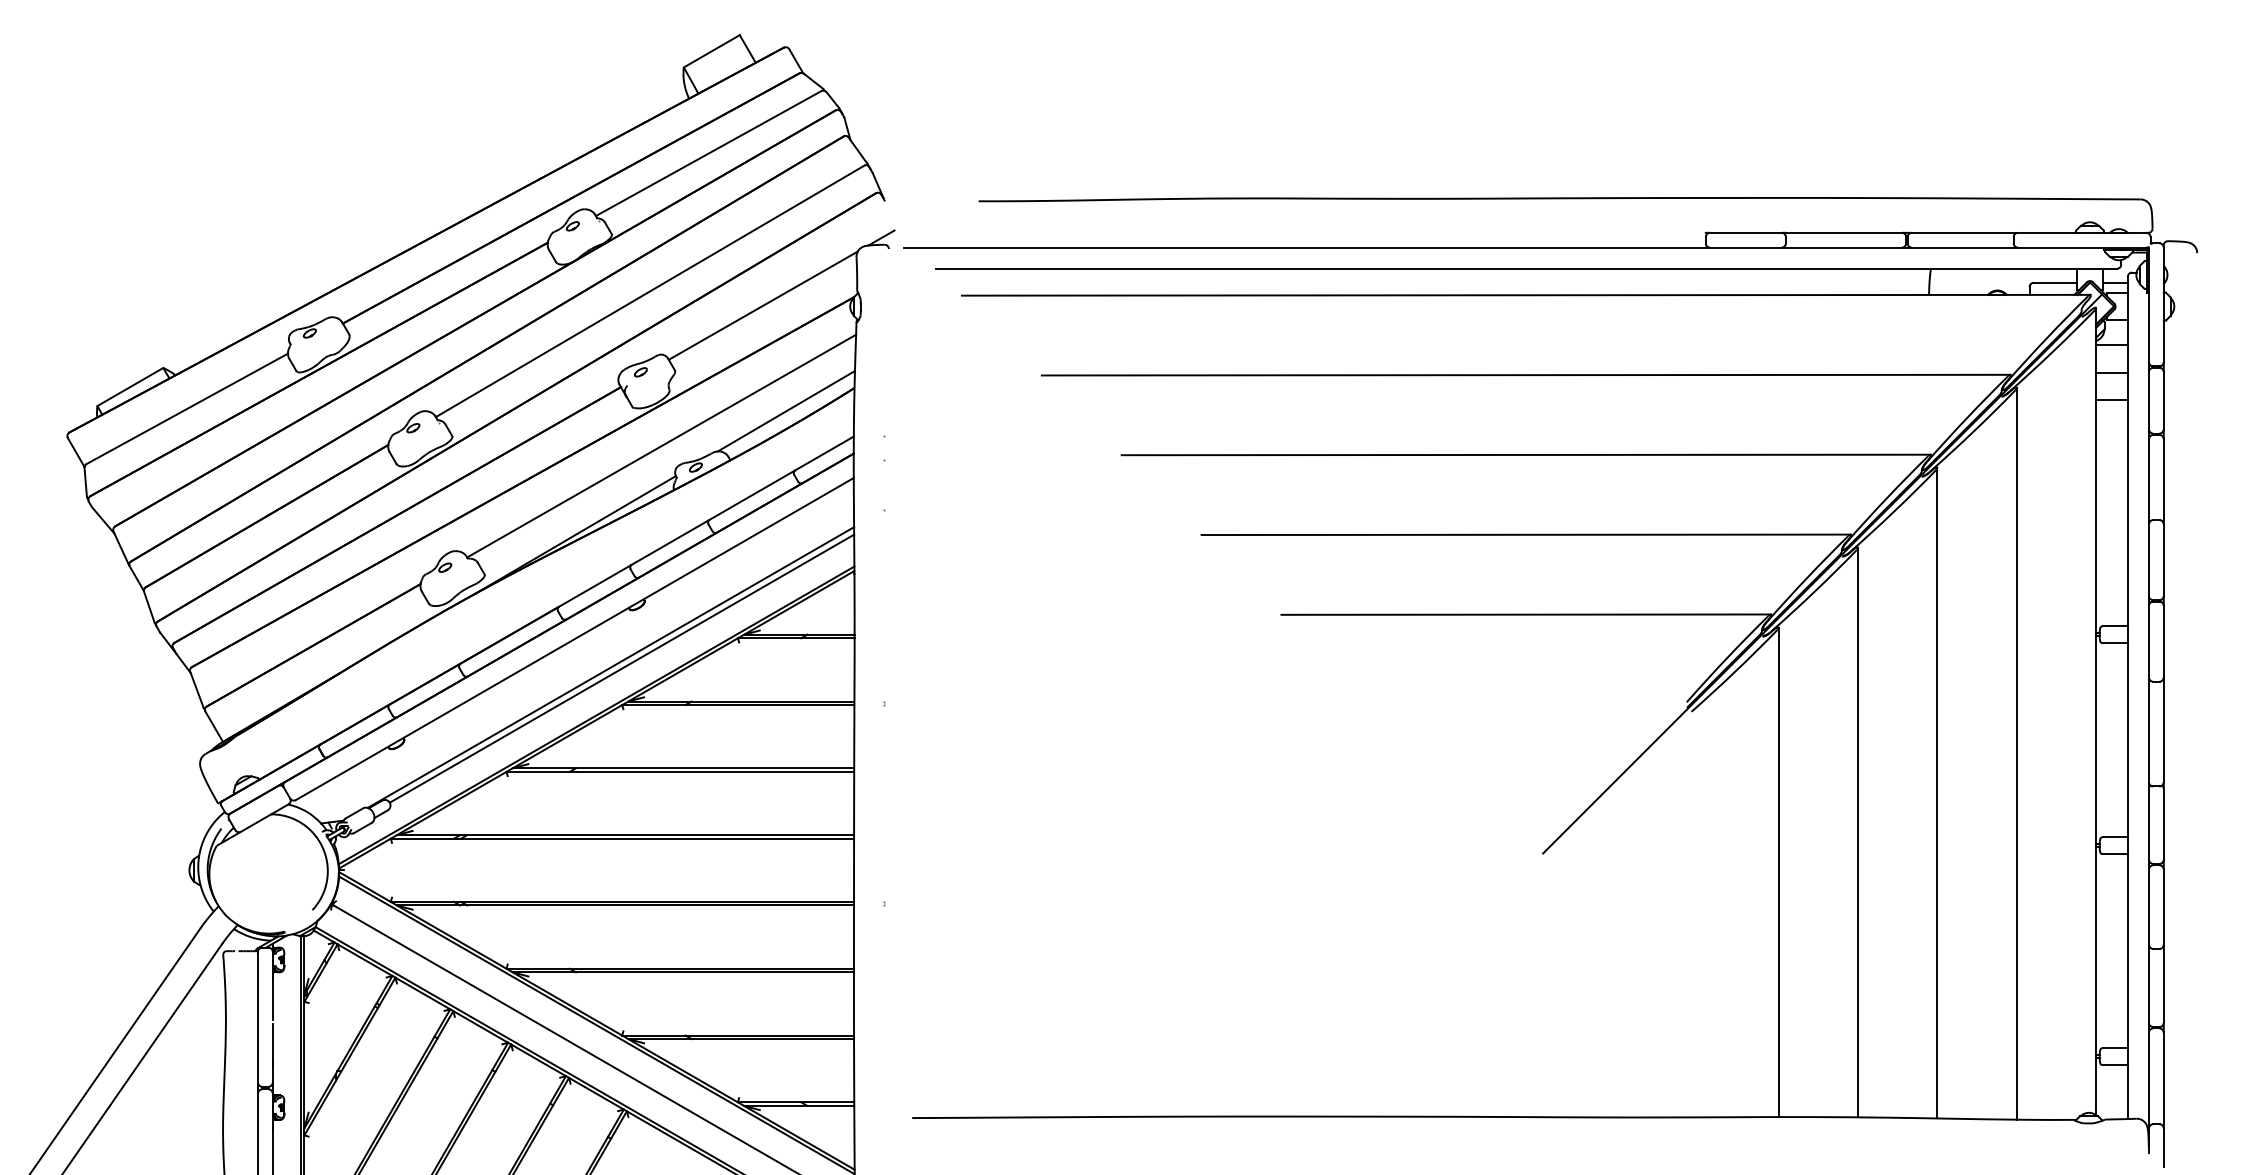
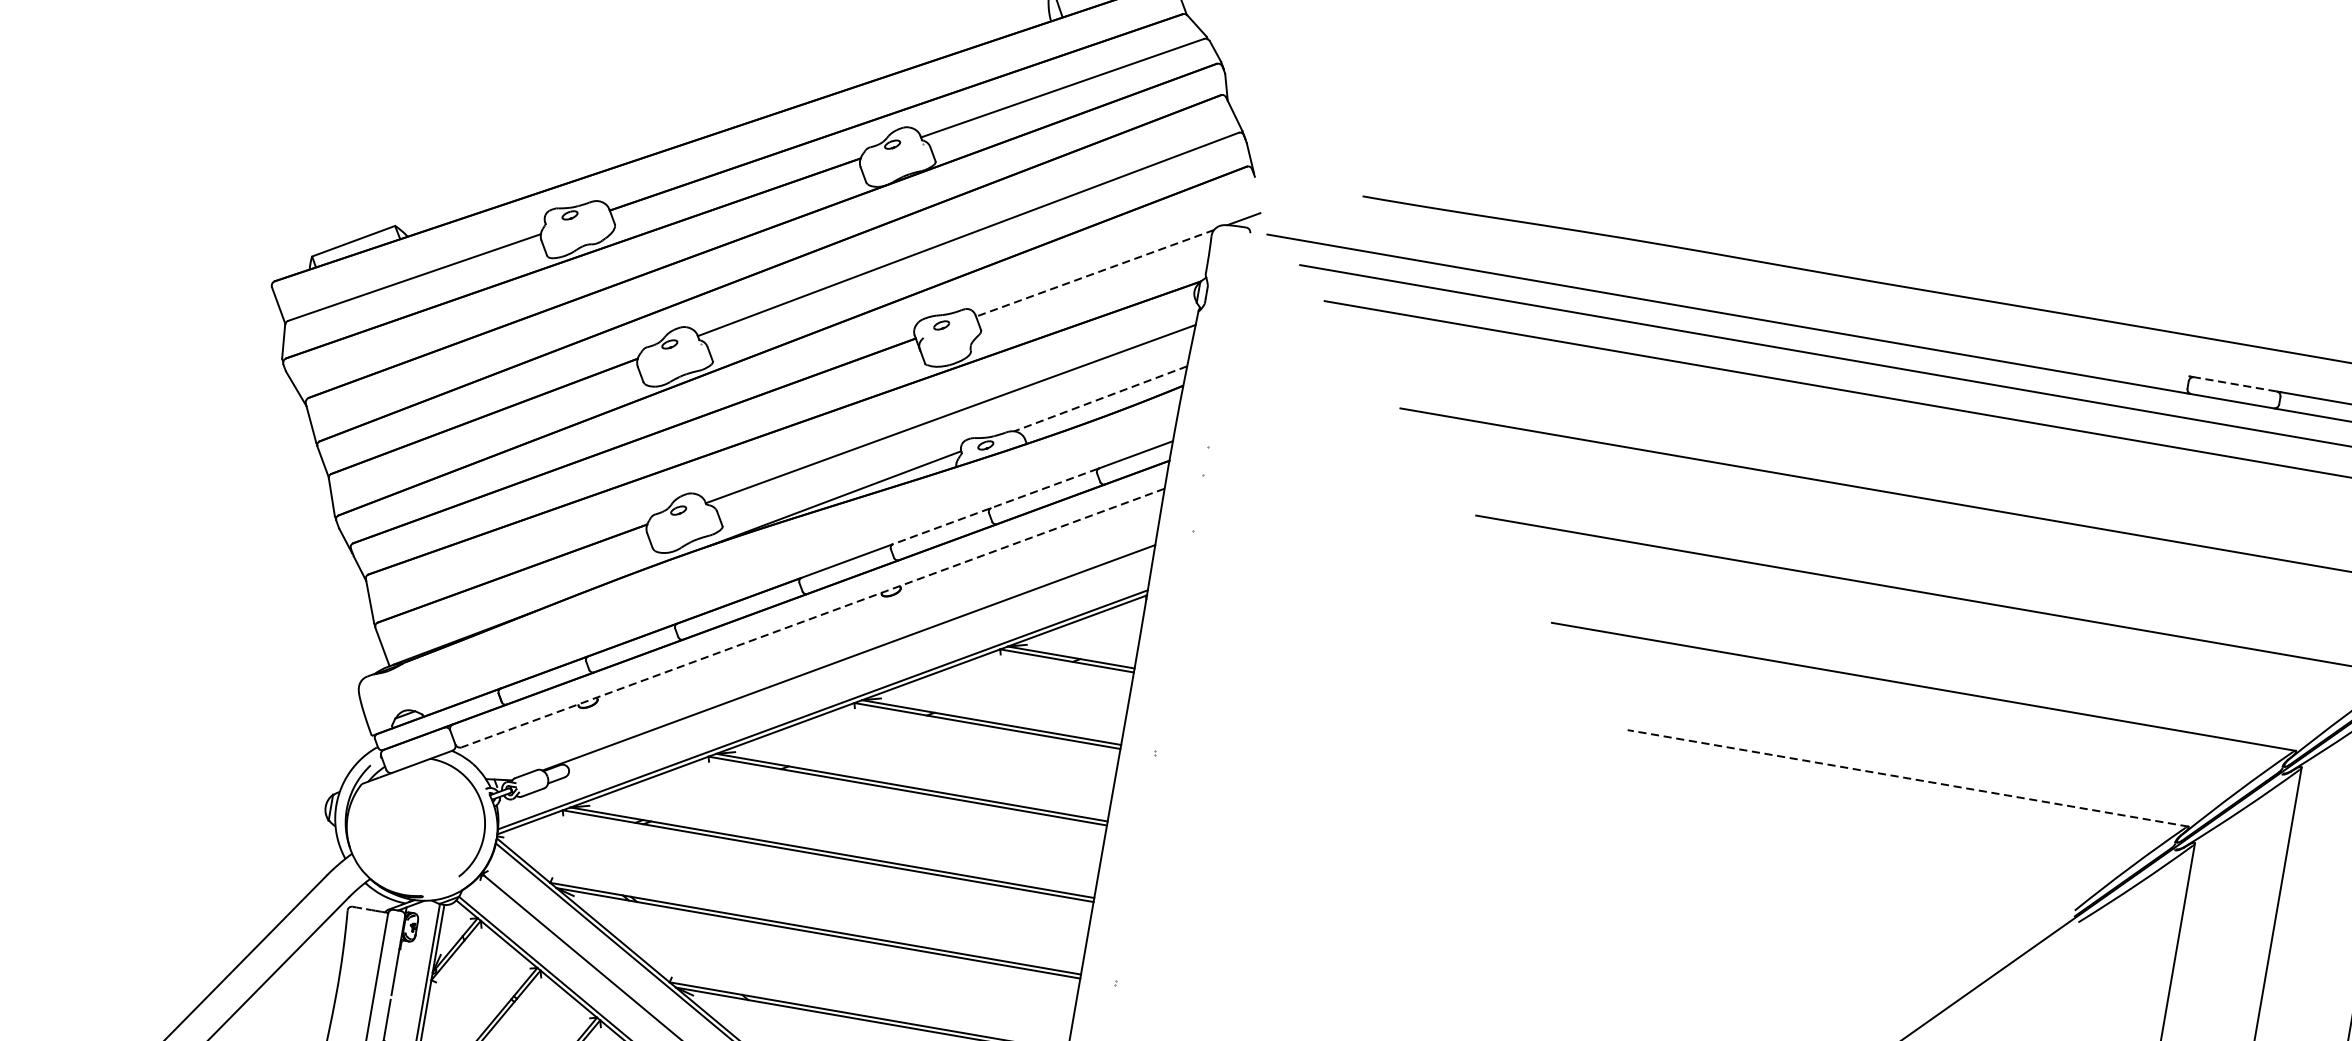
line: (1745, 232) -> (2235, 383), solid -> dashed
line: (763, 305) -> (1095, 273), solid -> dashed
line: (786, 411) -> (1100, 399), solid -> dashed
line: (713, 517) -> (996, 506), solid -> dashed
line: (1526, 614) -> (1908, 778), solid -> dashed
line: (574, 639) -> (812, 618), solid -> dashed
line: (621, 668) -> (860, 660), removed

